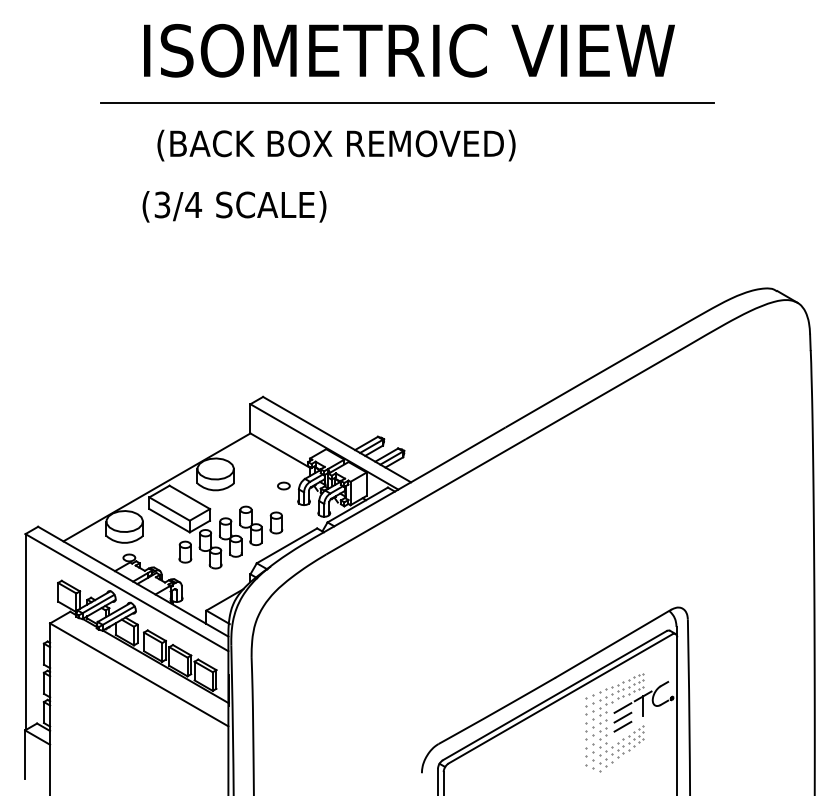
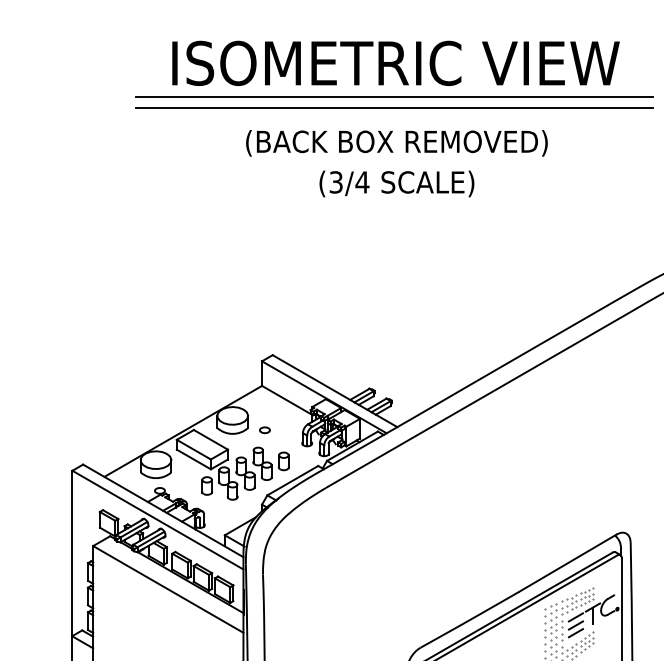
line: (407, 91) -> (394, 97), added
text: (336, 145) -> (396, 143), moved
text: (234, 206) -> (396, 183), moved
part: (283, 485) -> (264, 429), moved

